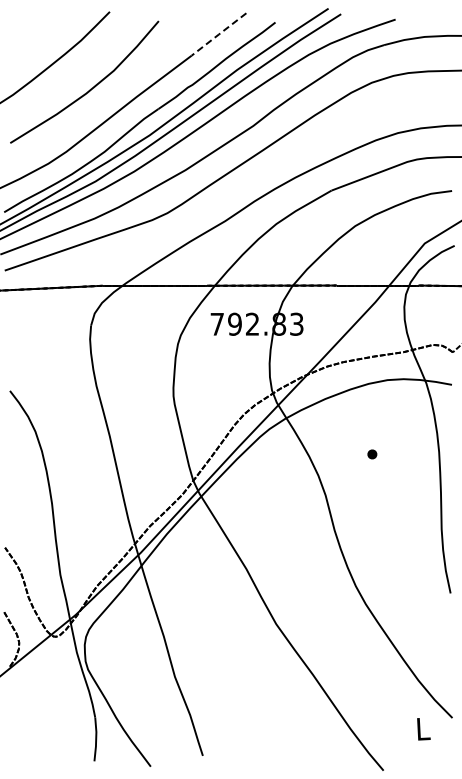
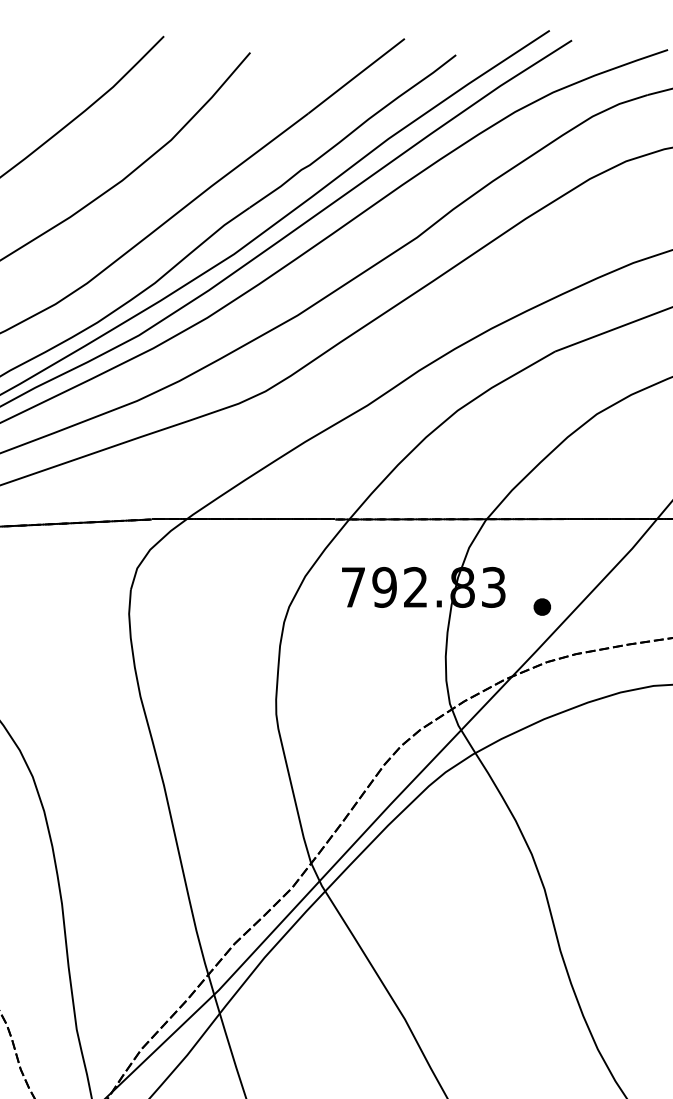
line: (218, 34) -> (355, 76), dashed -> solid
part: (372, 454) -> (542, 607), moved

